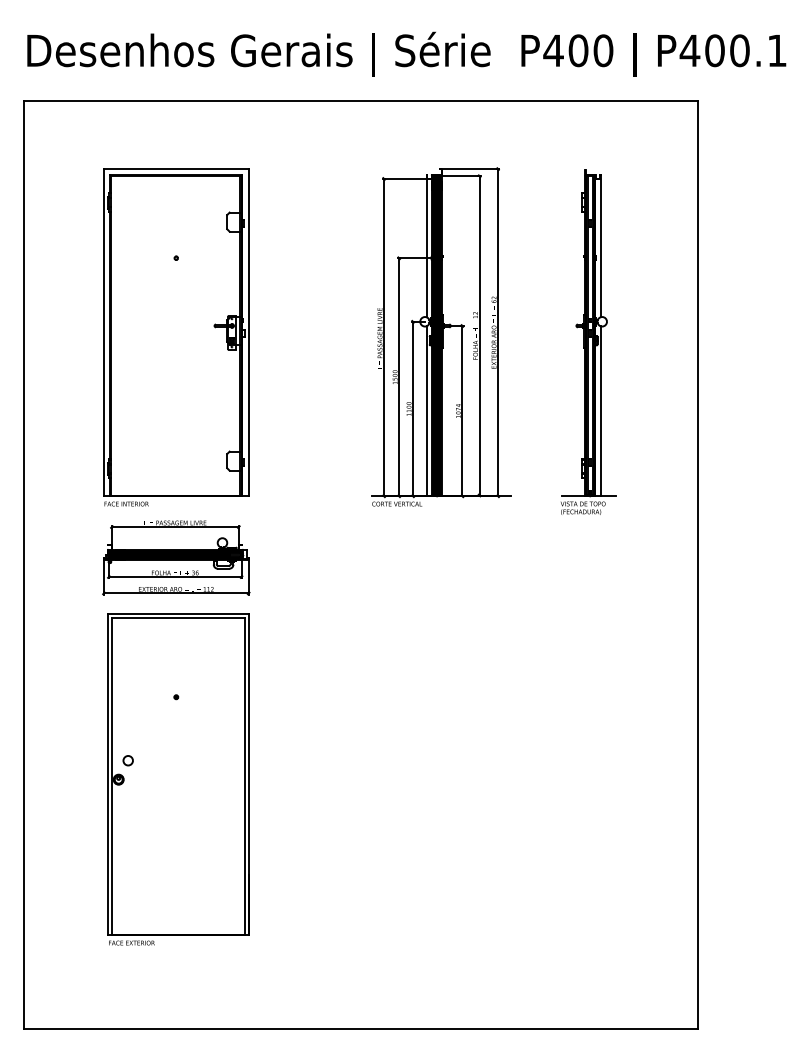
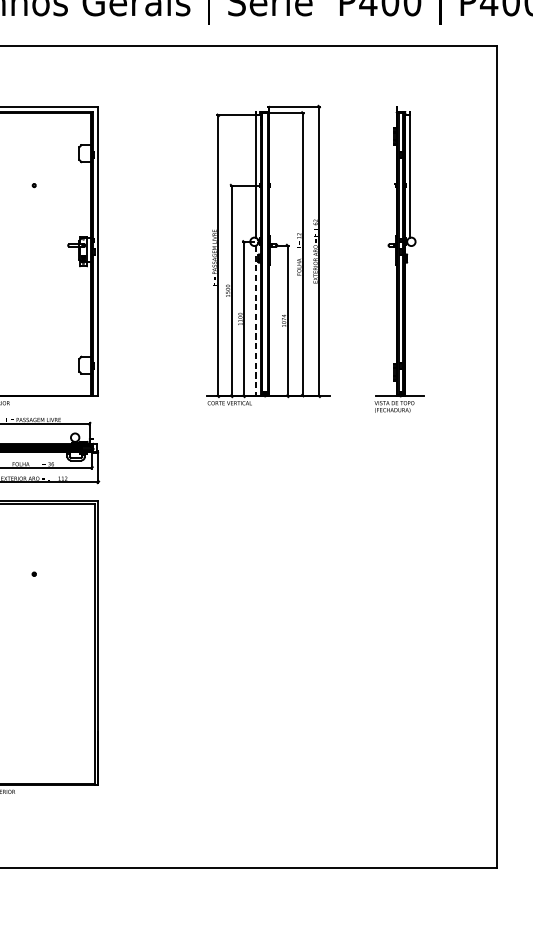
fill: (436, 332) -> (264, 251), removed
line: (426, 411) -> (255, 321), solid -> dashed
line: (600, 411) -> (409, 321), removed

